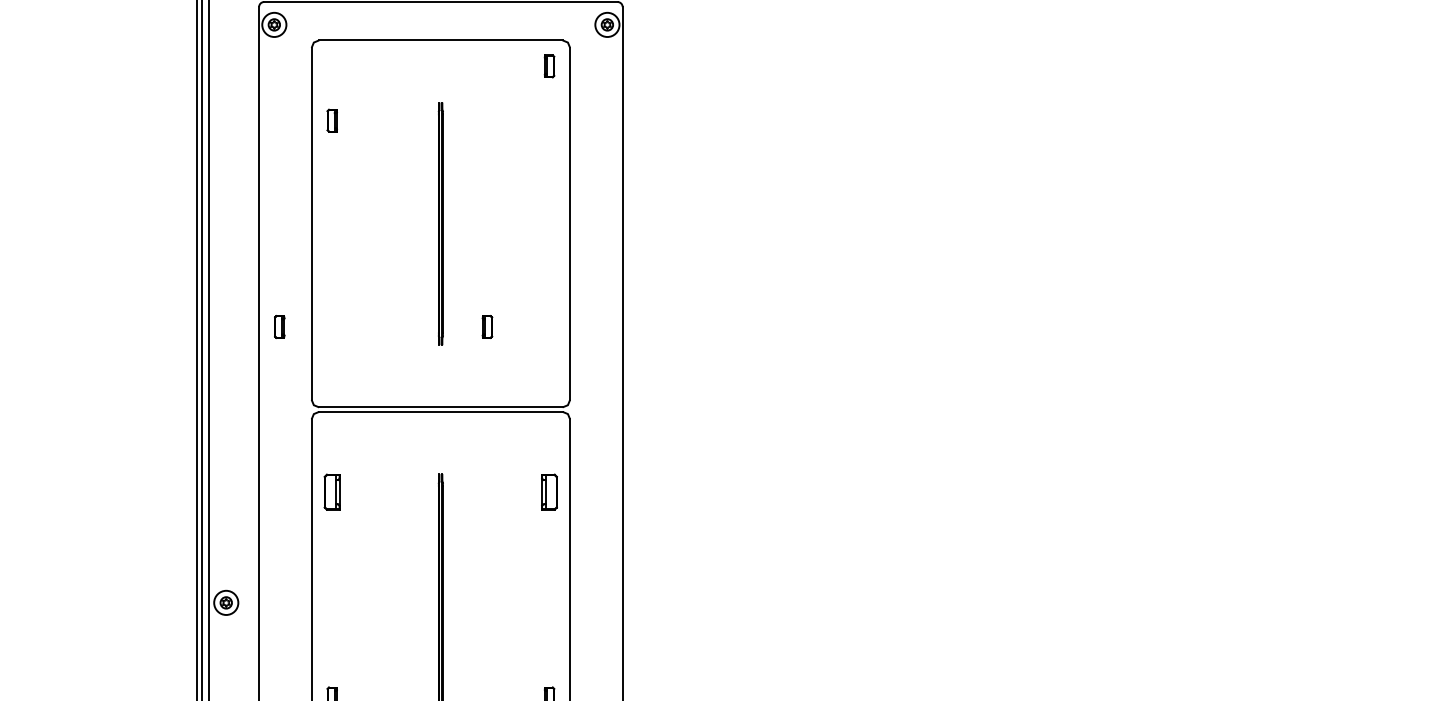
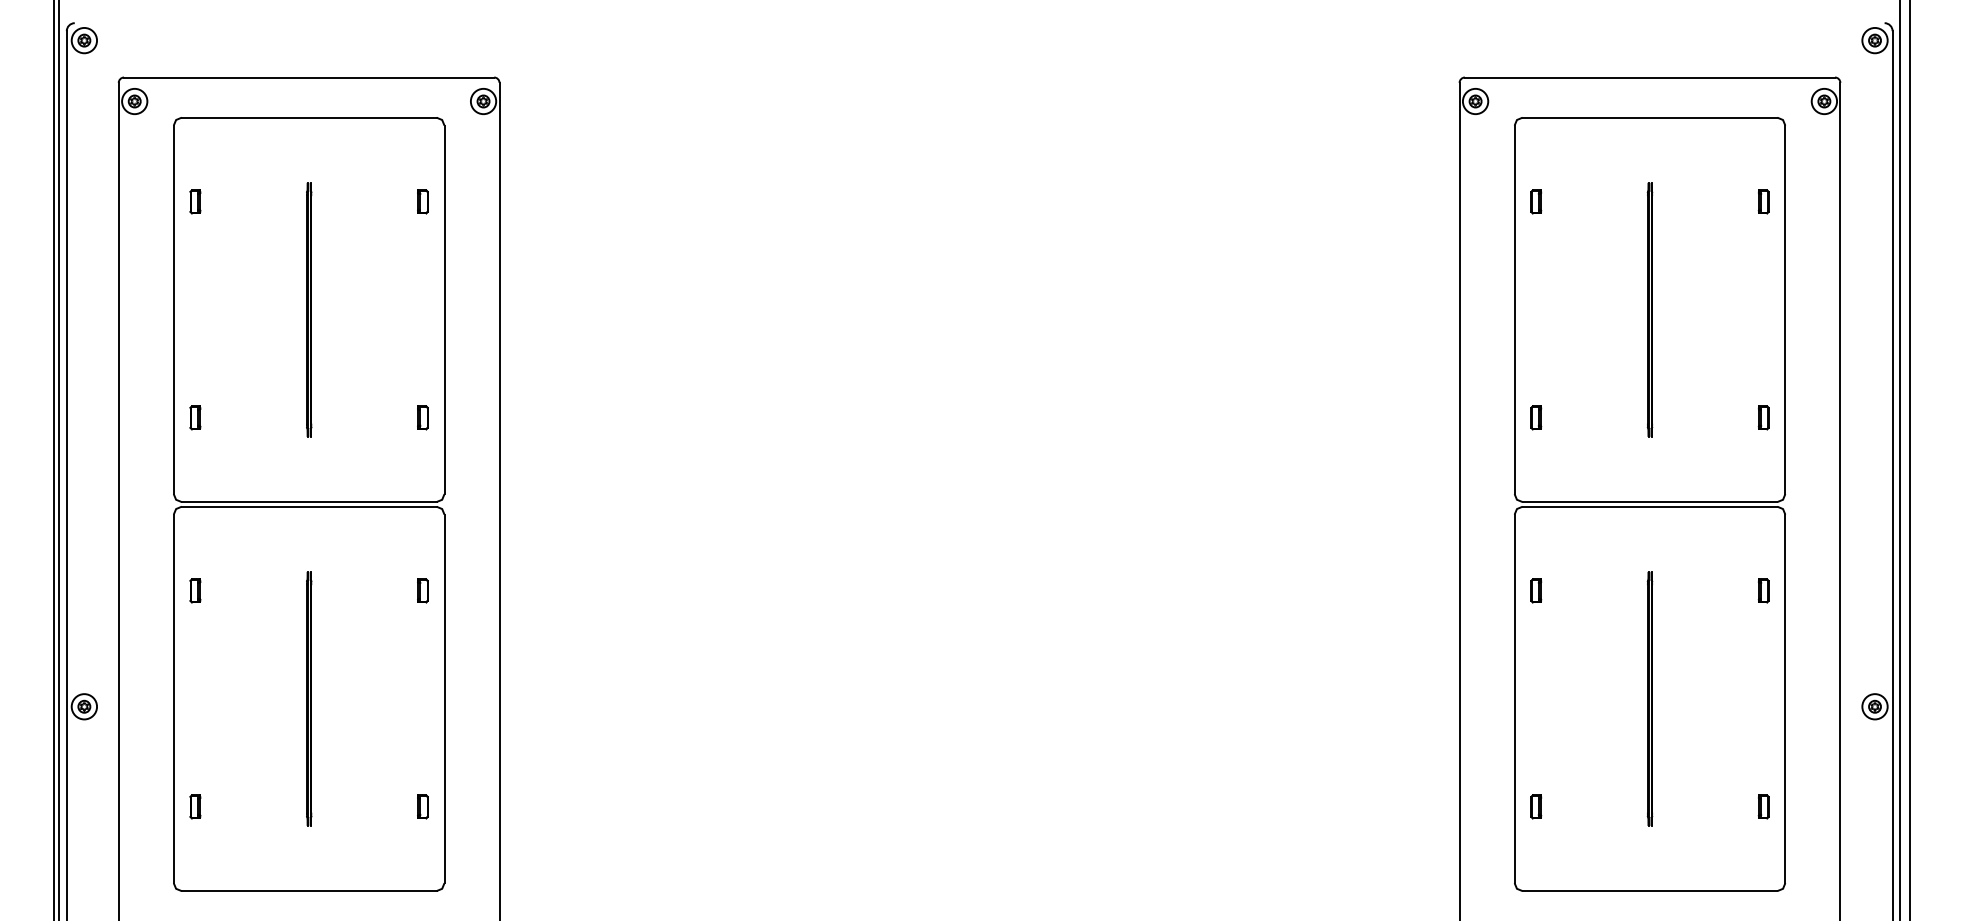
part: (549, 65) -> (422, 201), moved
part: (279, 326) -> (195, 417), moved
part: (487, 326) -> (422, 417), moved
part: (332, 491) -> (195, 590), size x0.62
part: (549, 491) -> (422, 590), size x0.62

